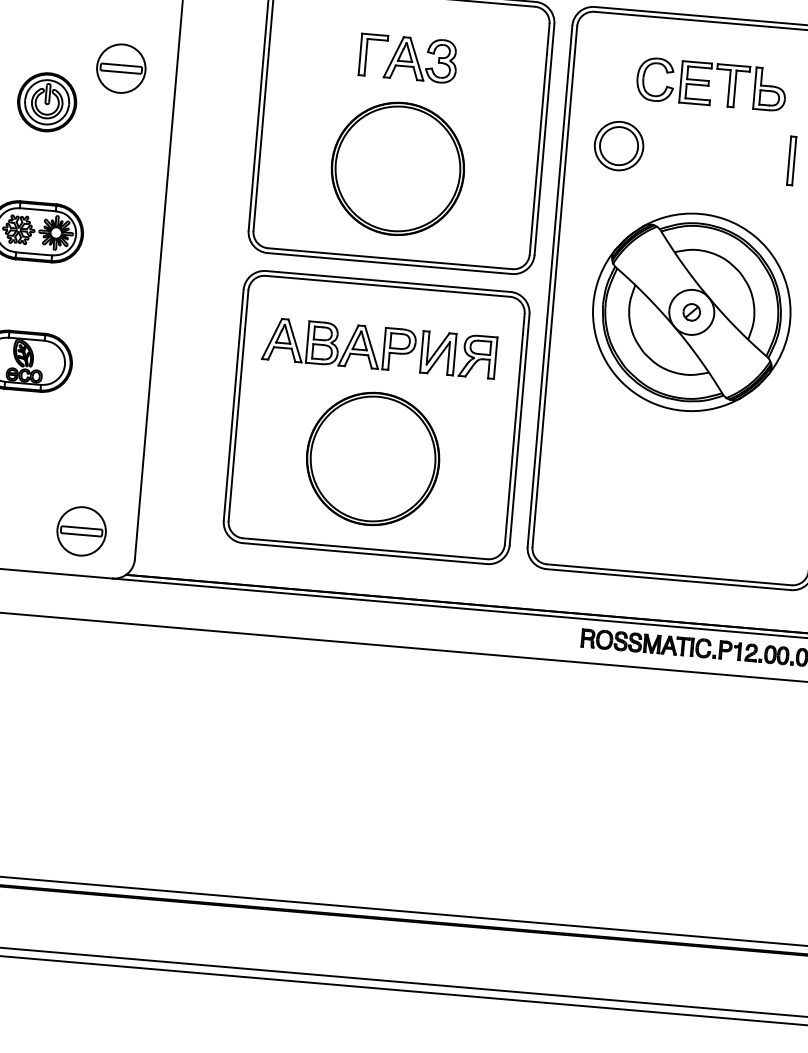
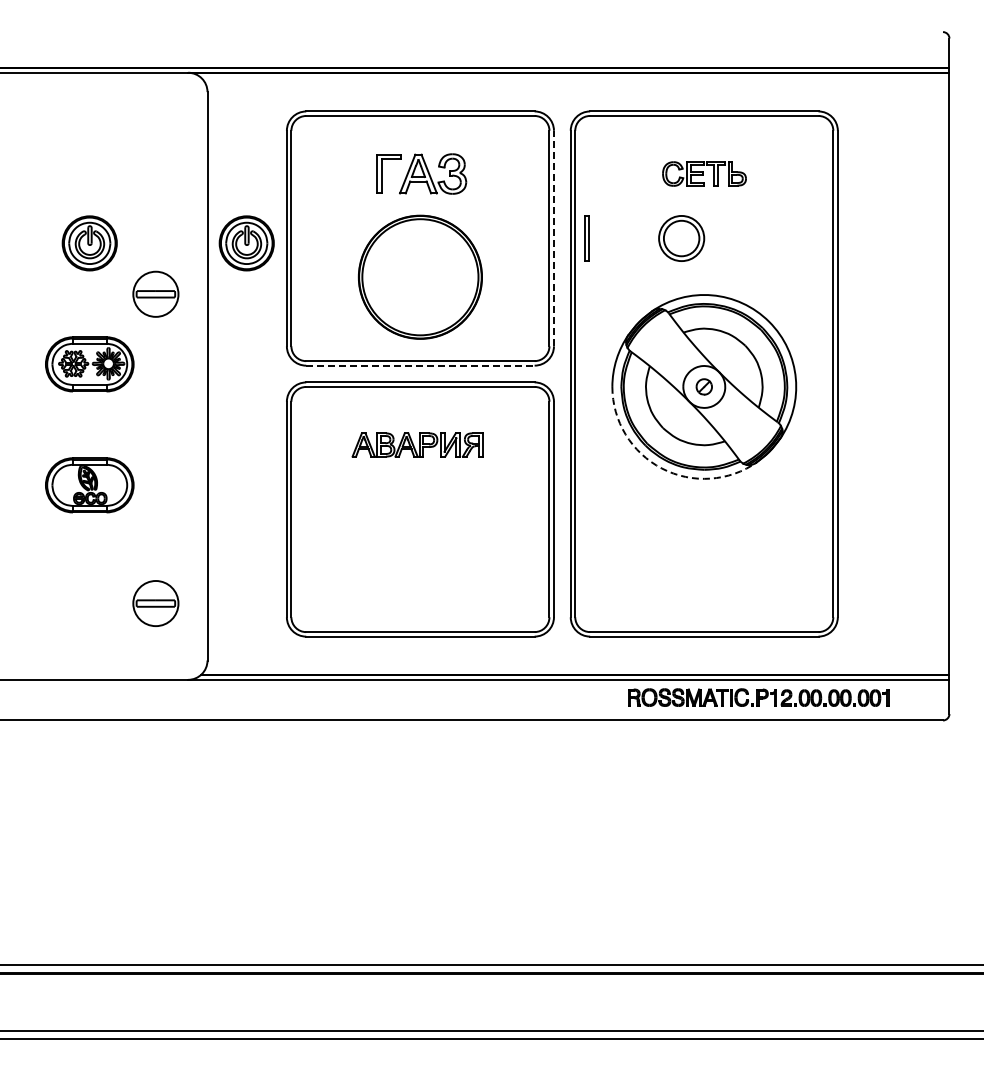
part: (120, 67) -> (155, 293), moved
part: (711, 83) -> (704, 173), size x0.6
part: (214, 116) -> (246, 243), added
line: (543, 139) -> (553, 238), solid -> dashed
part: (618, 146) -> (681, 238), moved
part: (791, 160) -> (586, 238), moved
line: (389, 263) -> (420, 365), solid -> dashed
part: (379, 347) -> (417, 444), size x0.6
arc: (638, 395) -> (661, 468), solid -> dashed
part: (372, 458) -> (419, 547), removed
part: (81, 531) -> (155, 603), moved

